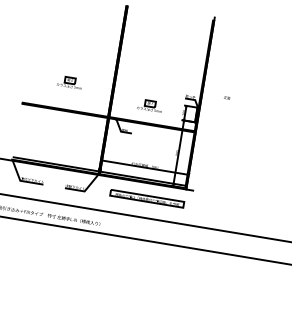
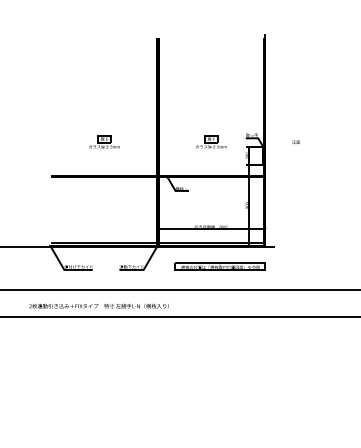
text: (226, 97) -> (295, 141), moved
part: (150, 105) -> (211, 141), moved

